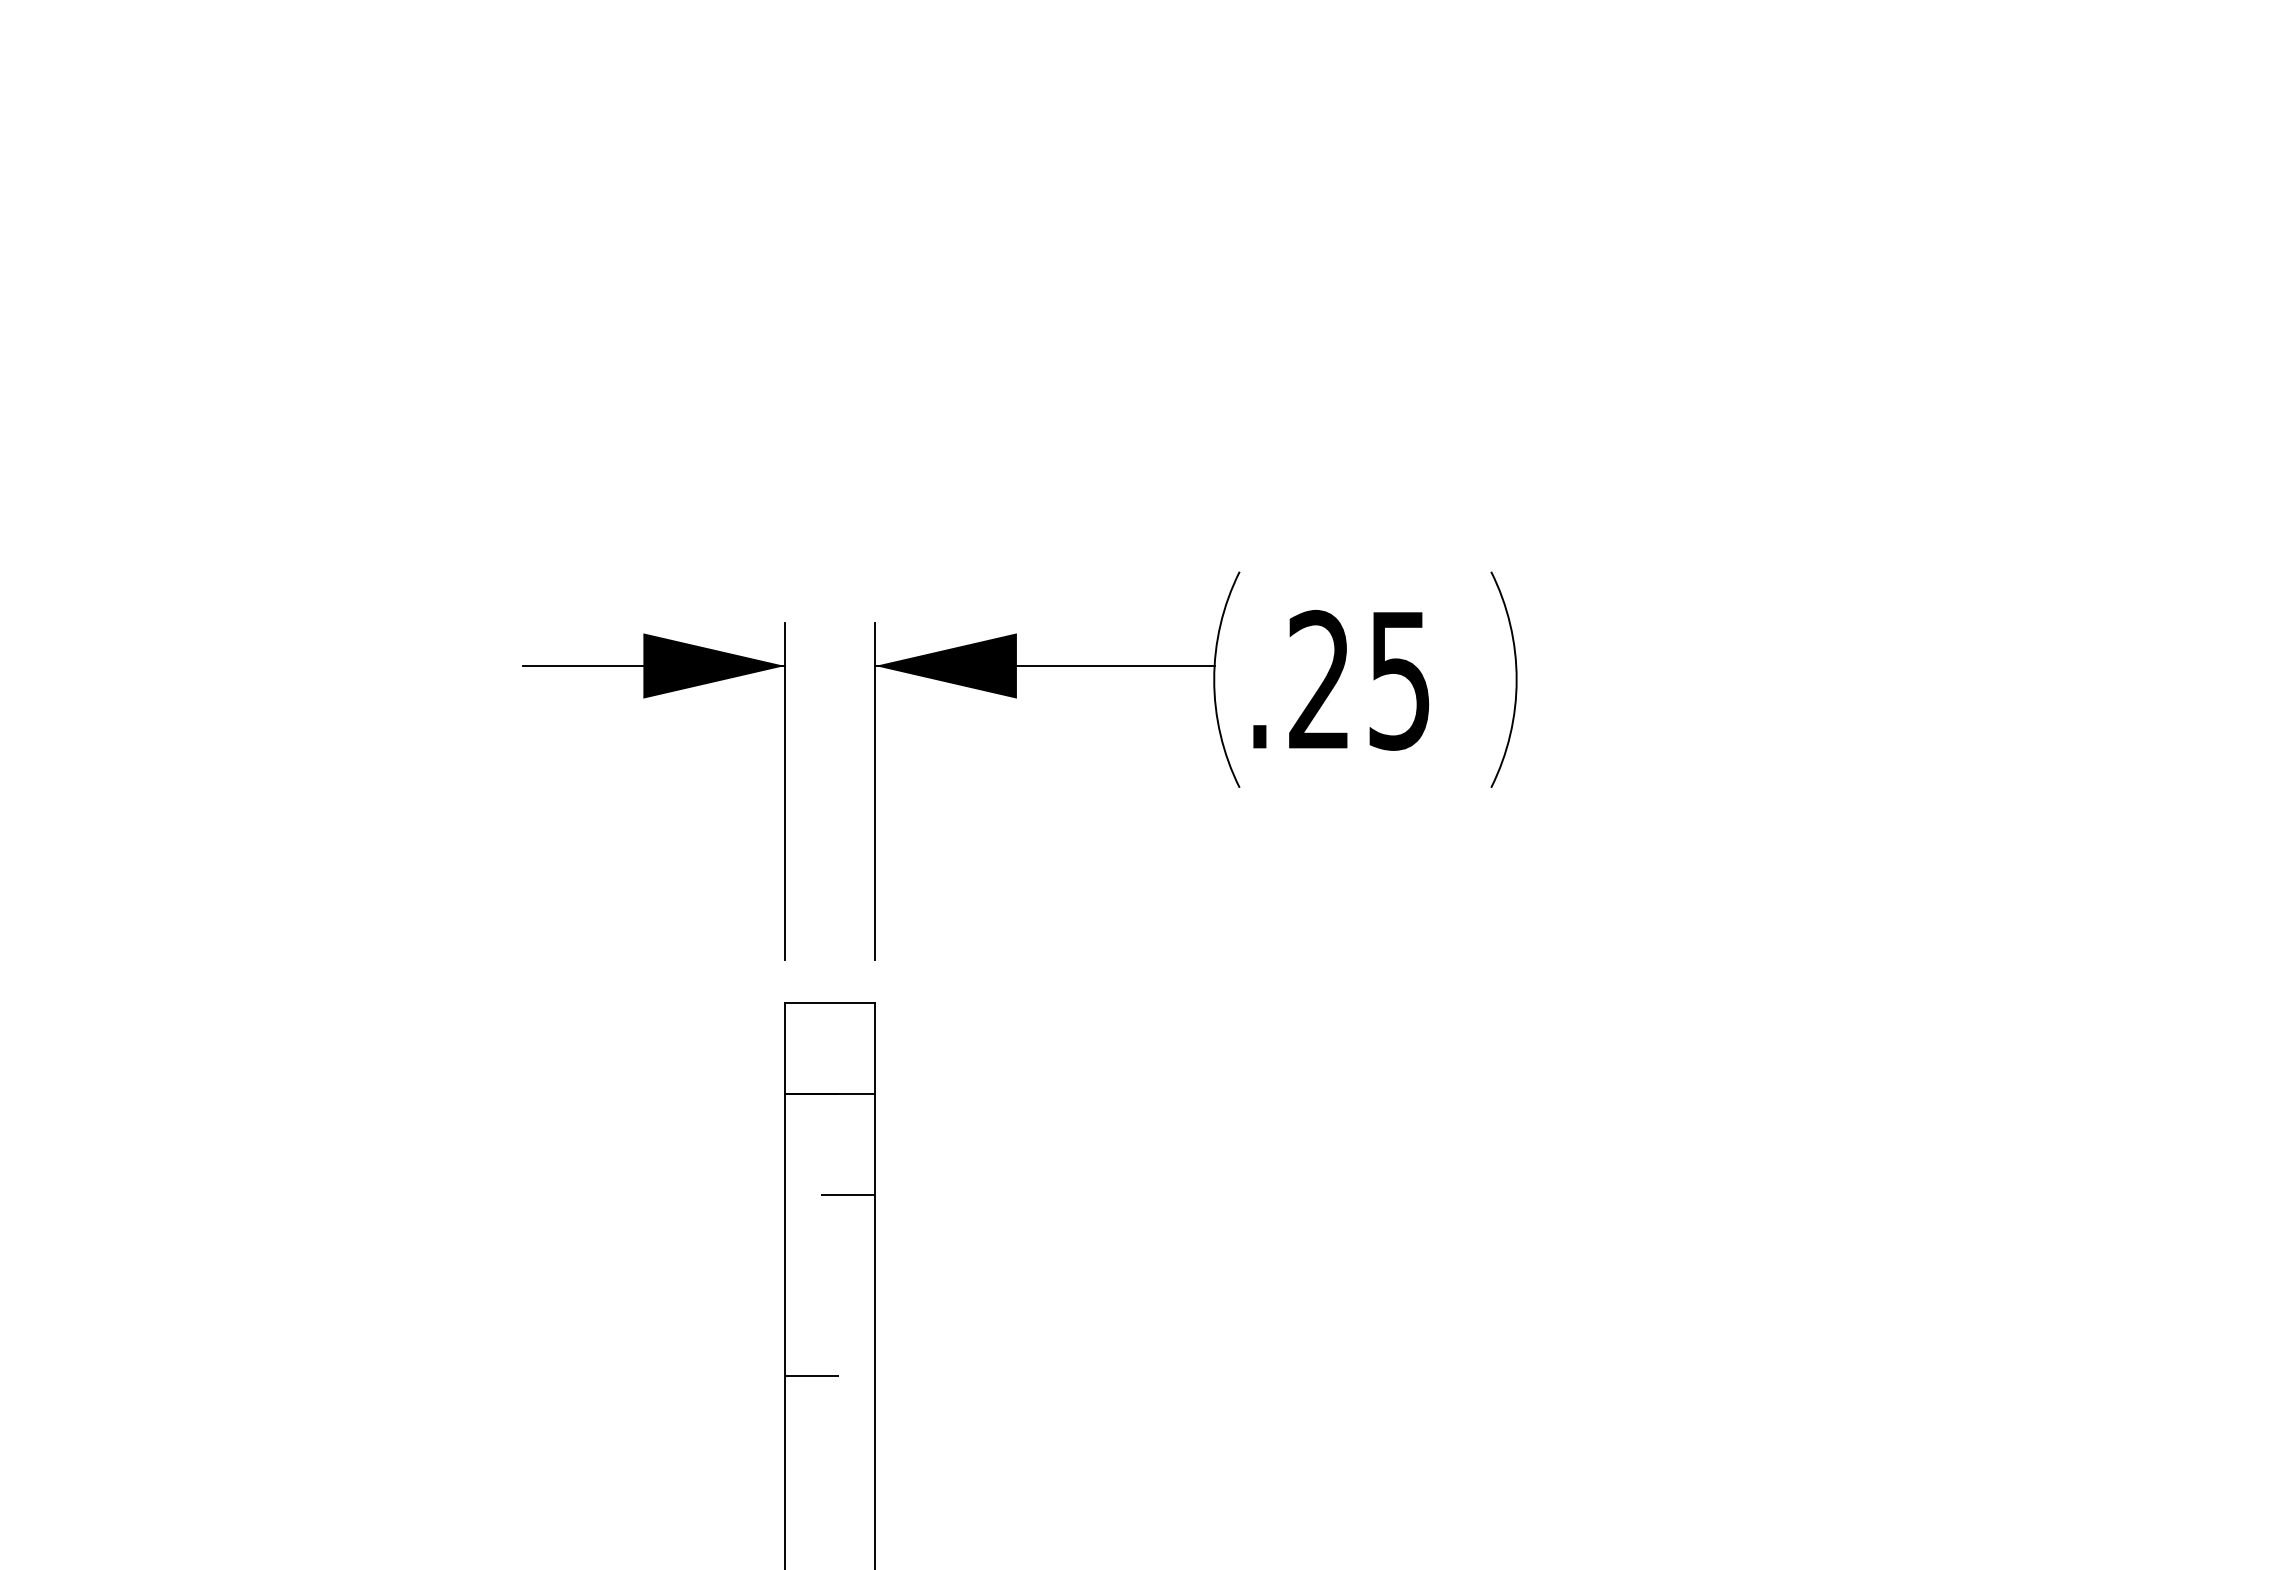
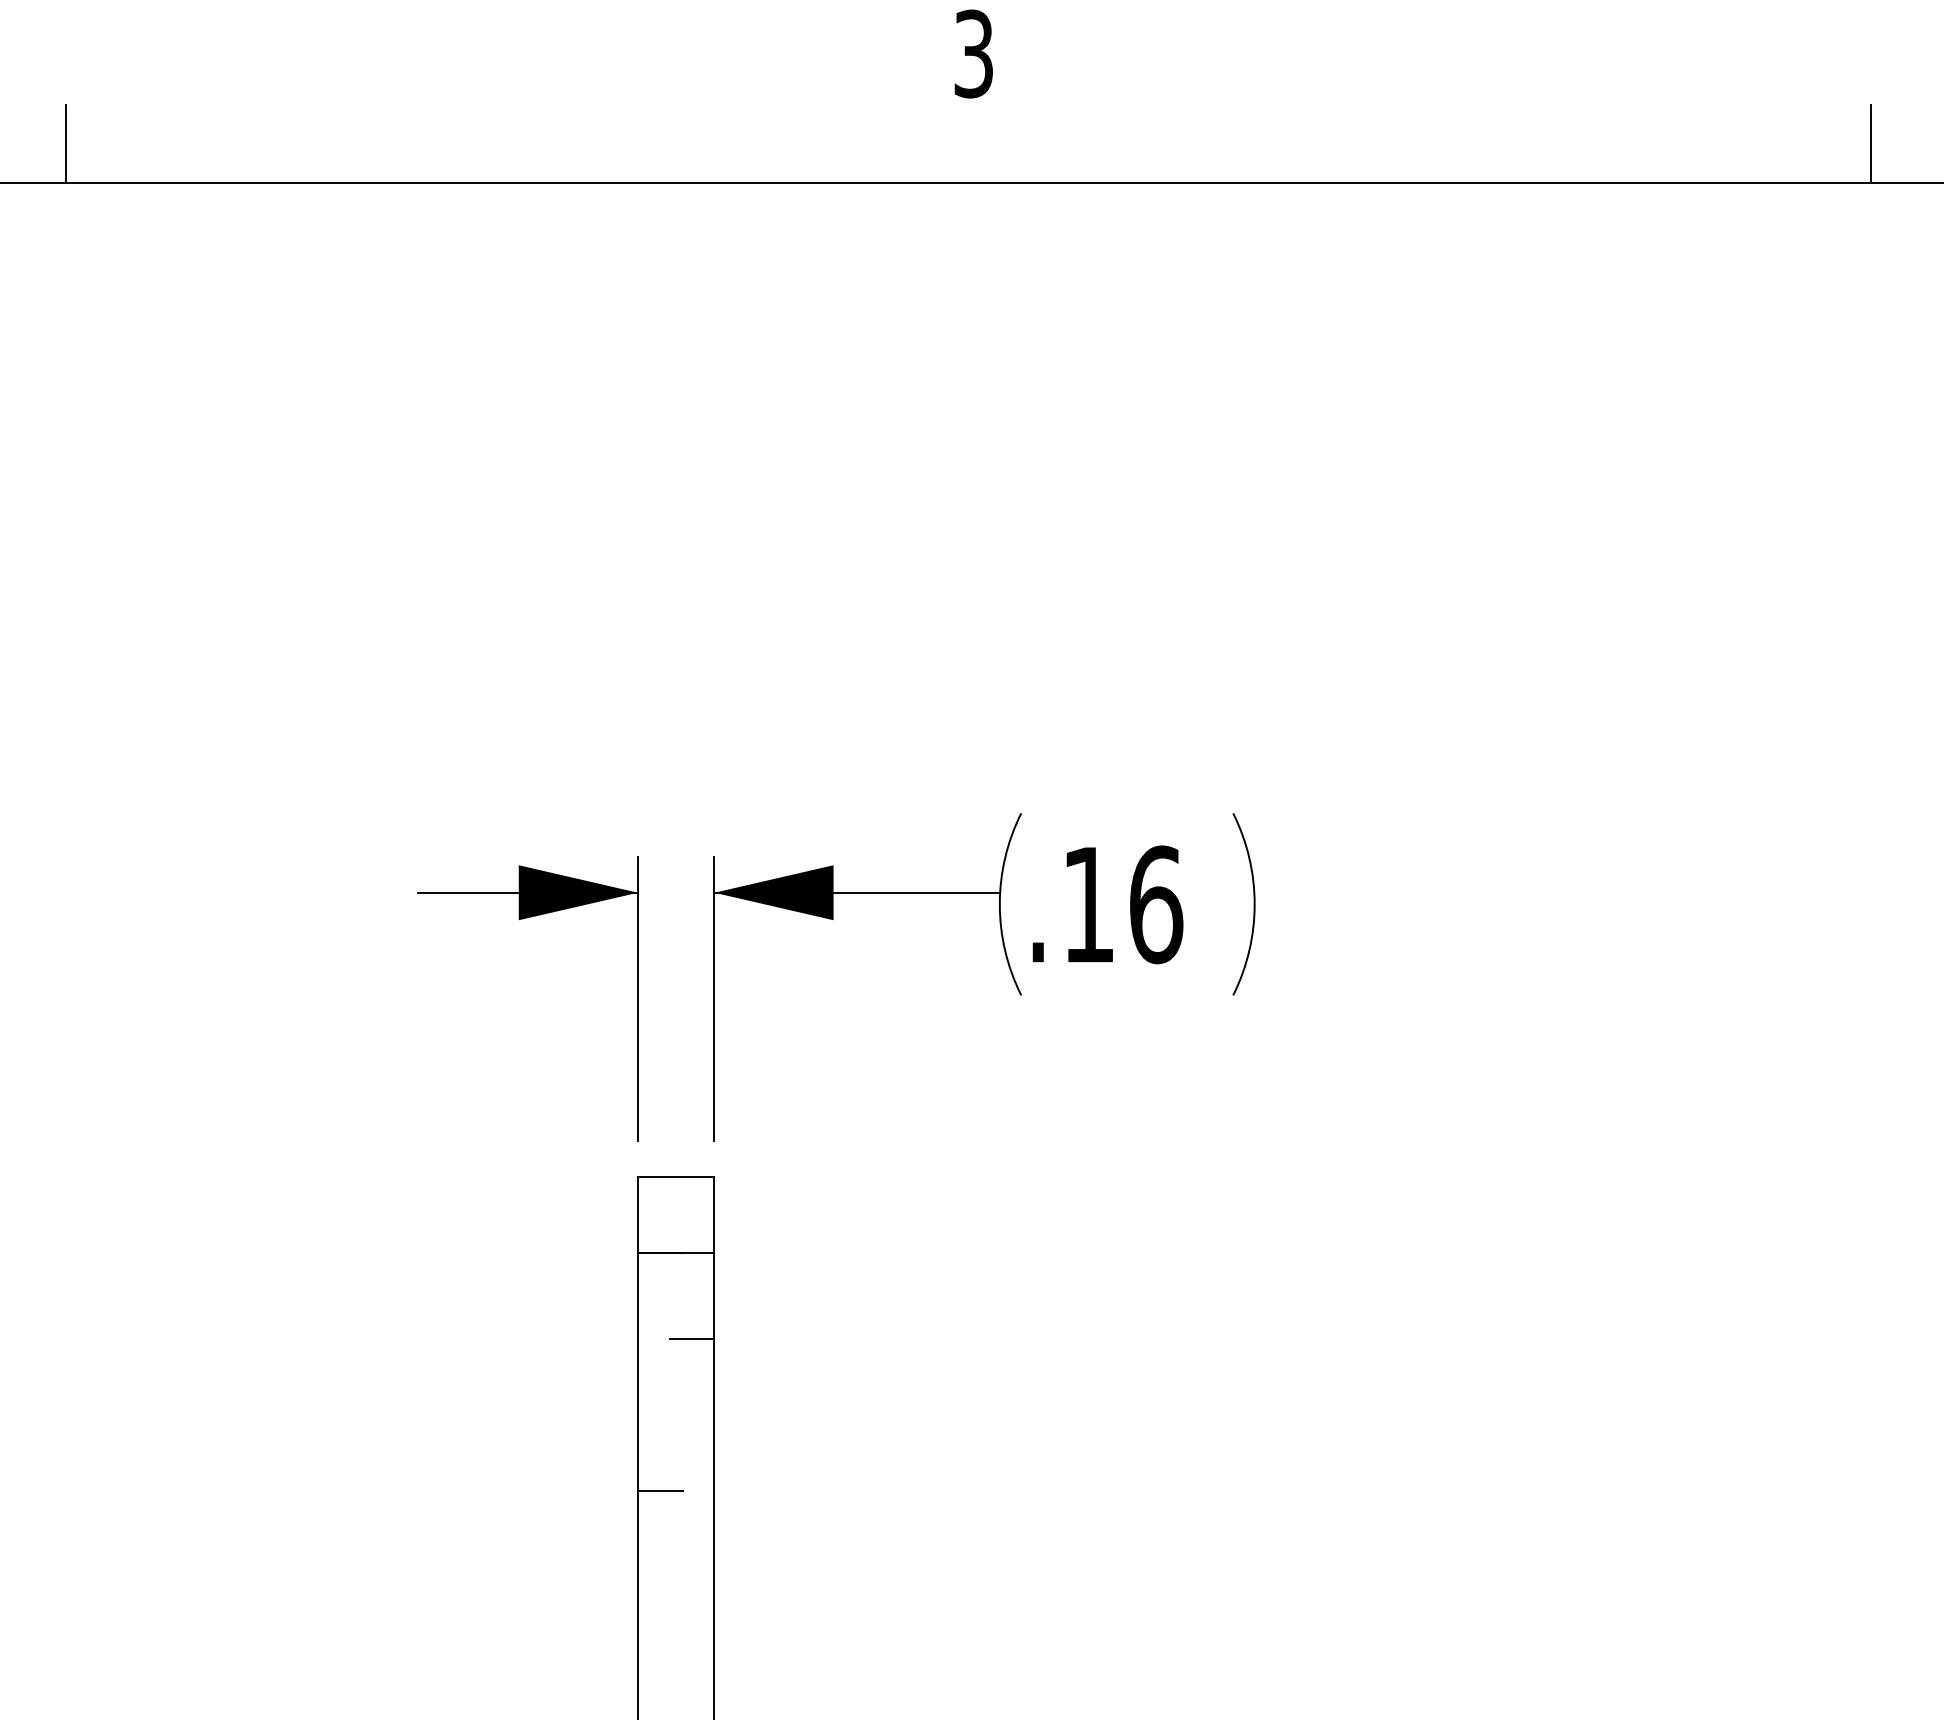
text: (1360, 679) -> (1123, 904), .25 -> .16

